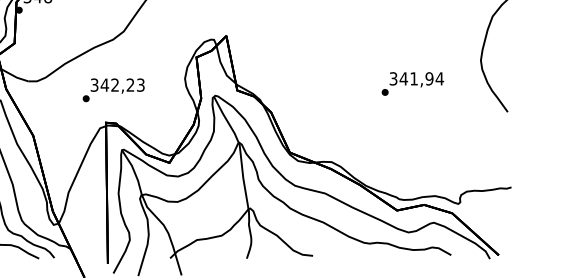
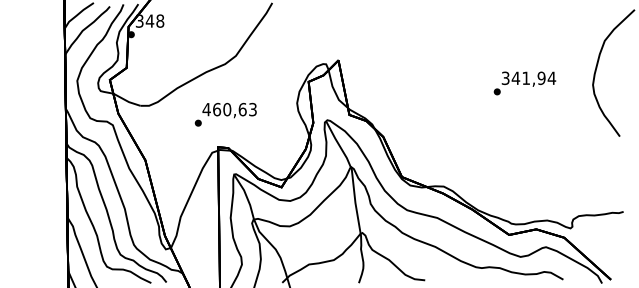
text: (412, 84) -> (524, 83), moved
text: (112, 85) -> (224, 109), 342,23 -> 460,63

